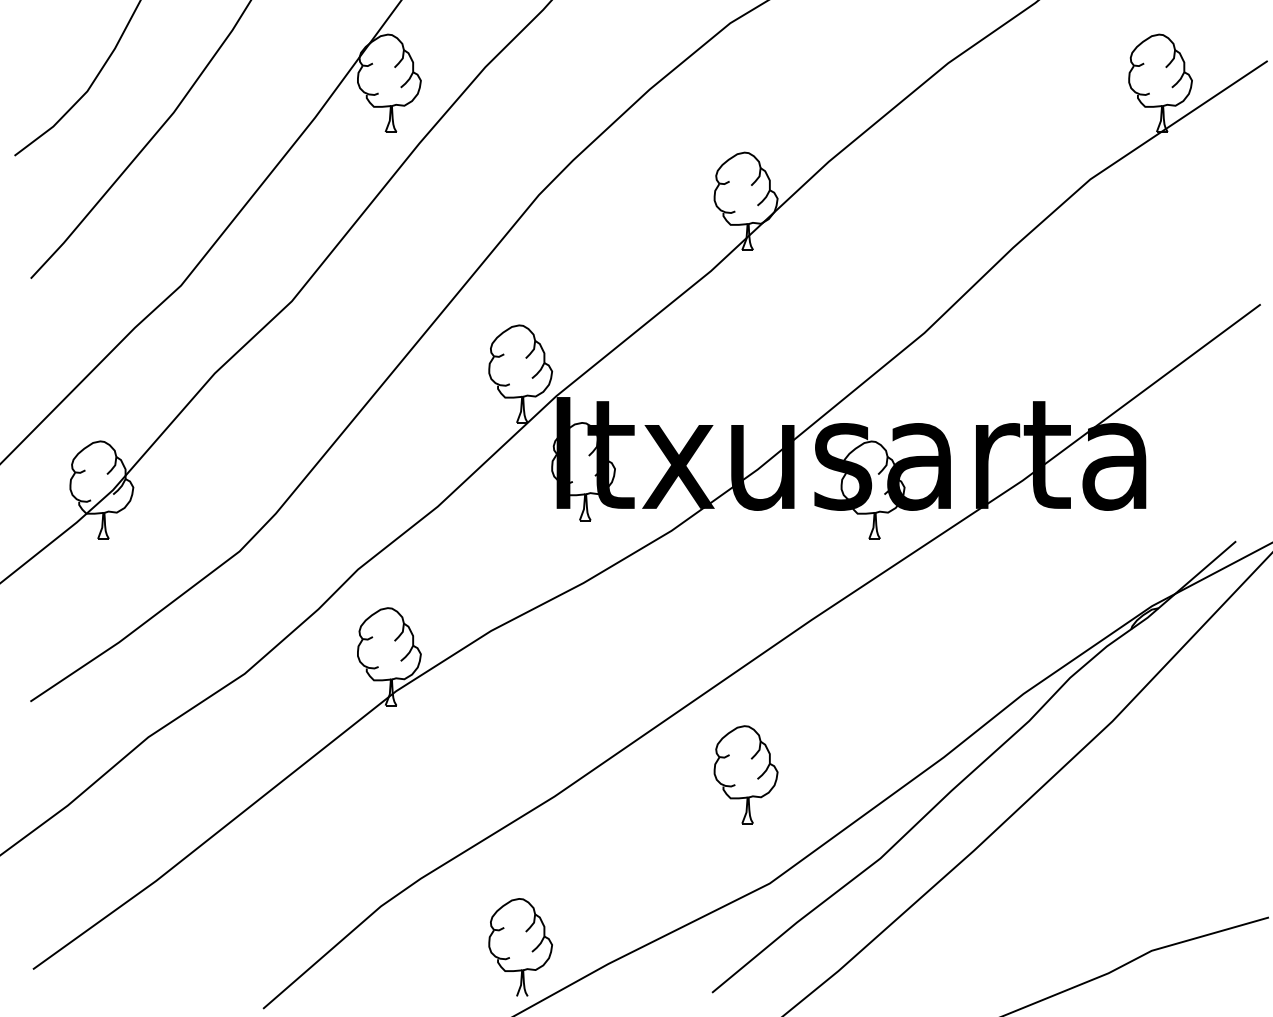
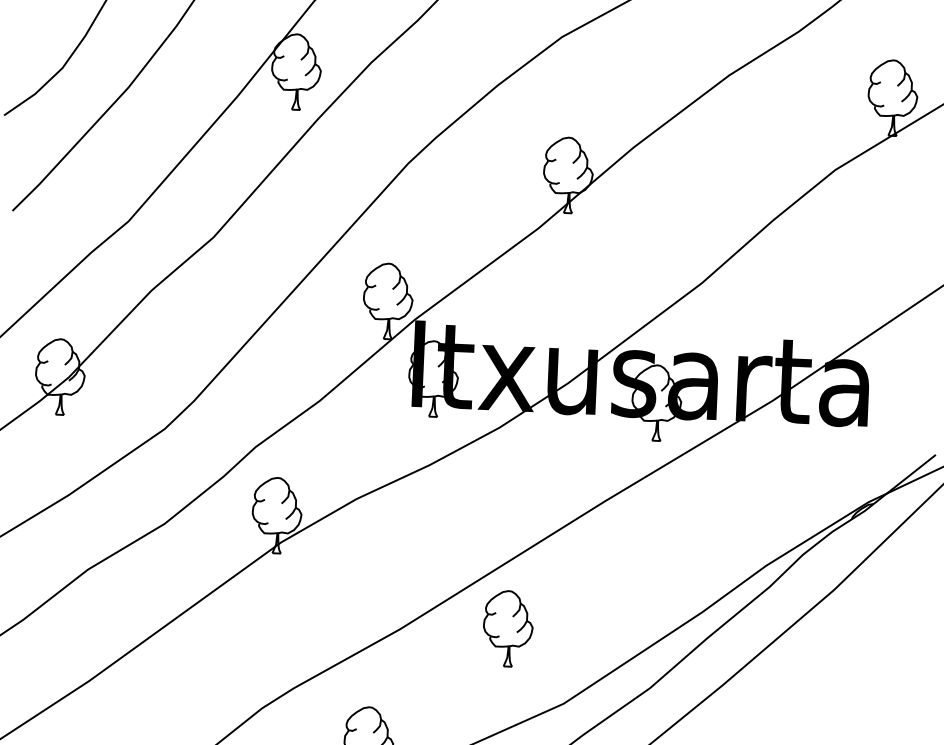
part: (745, 774) -> (507, 628), moved

